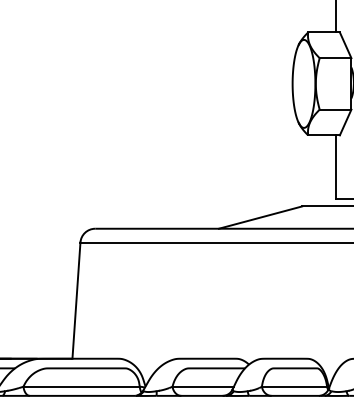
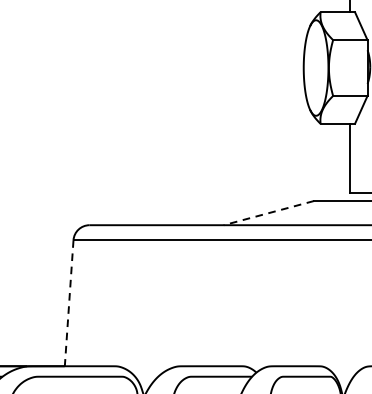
line: (260, 217) -> (268, 213), solid -> dashed
line: (76, 301) -> (69, 304), solid -> dashed

